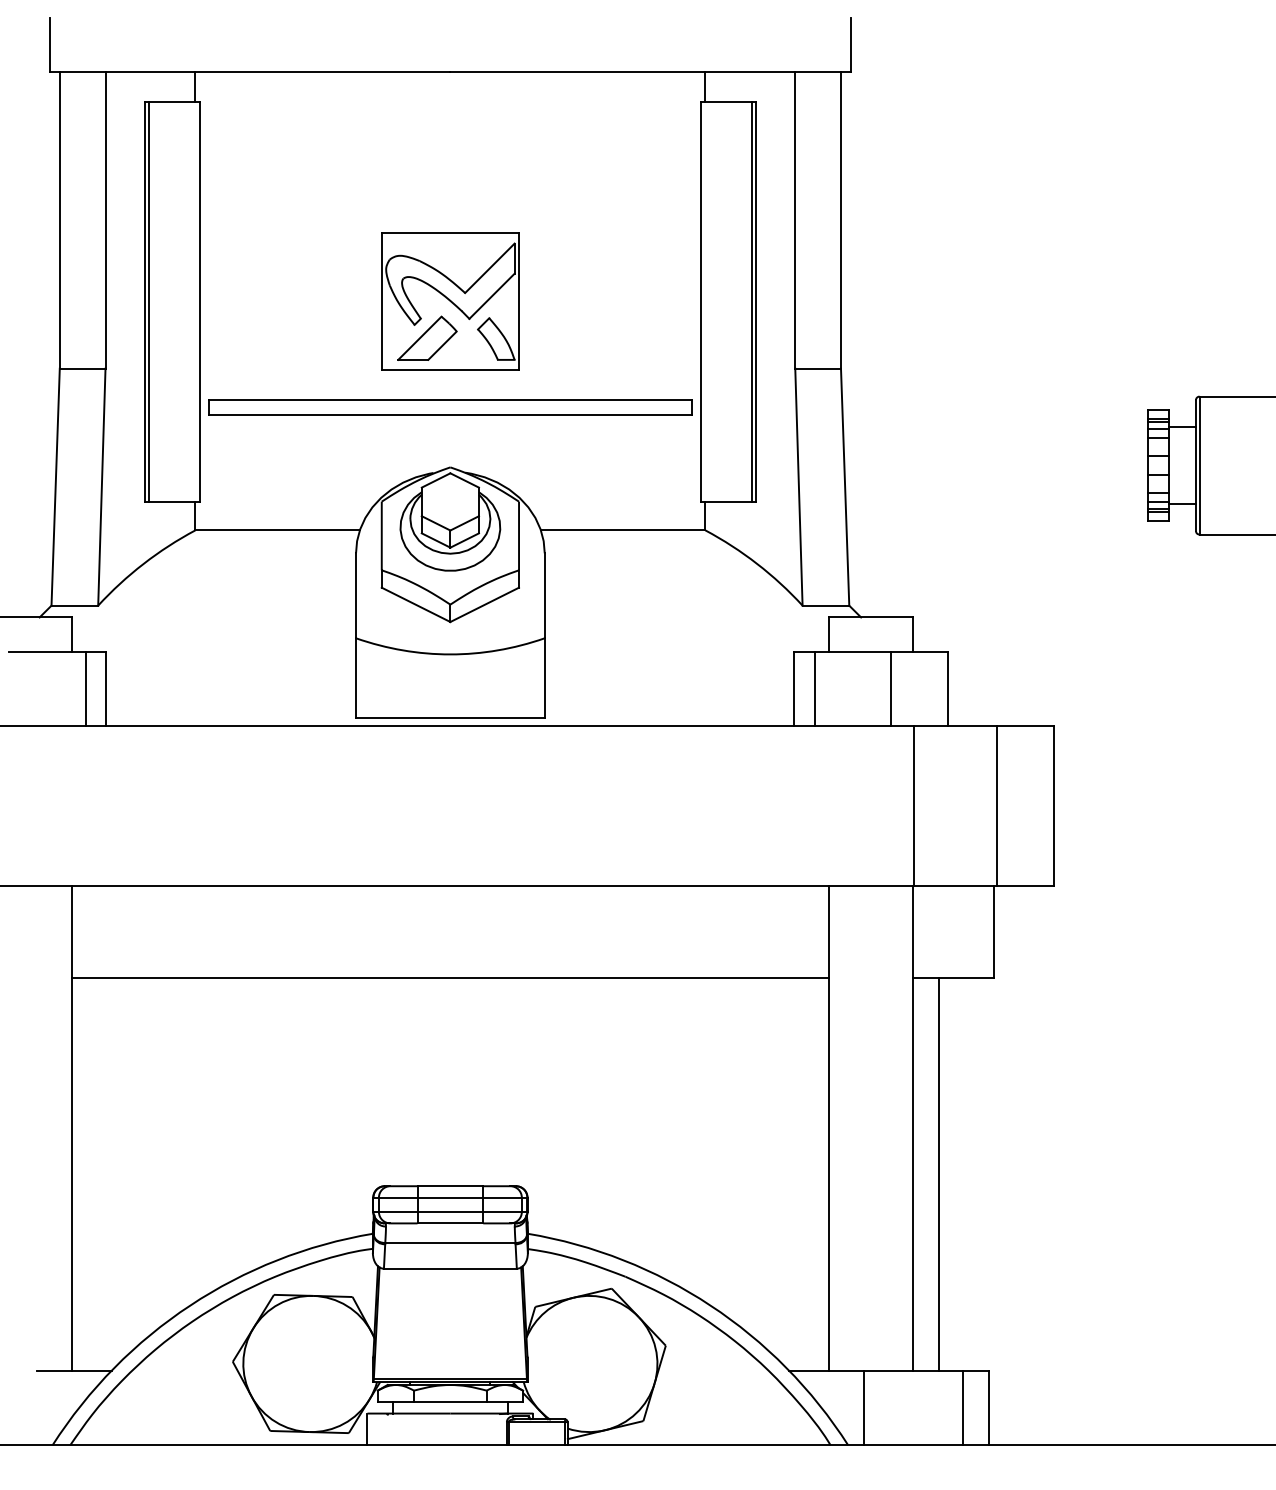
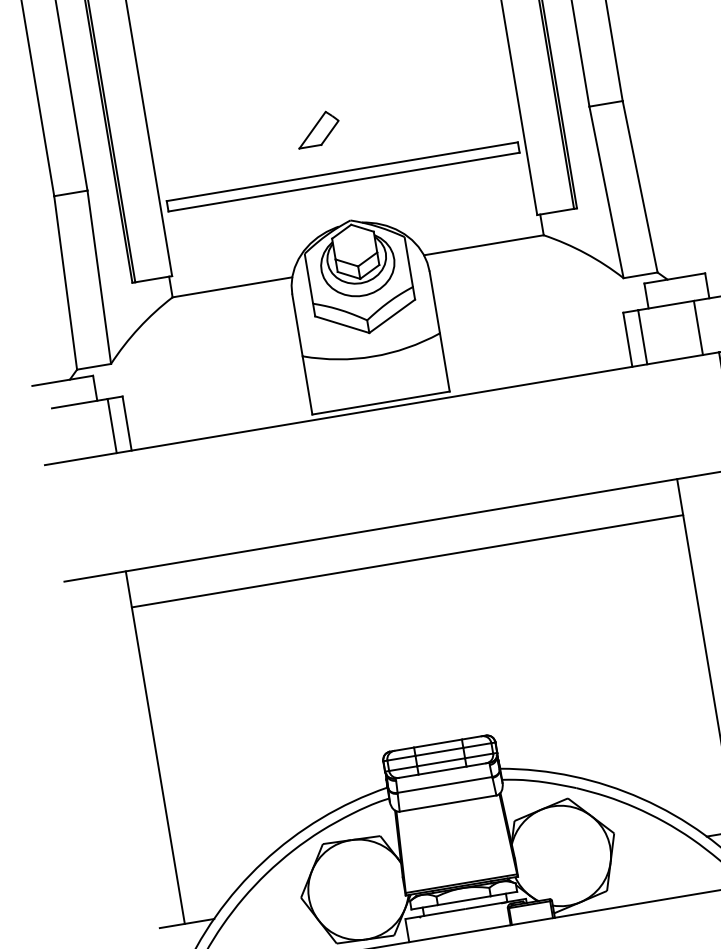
part: (450, 301) -> (330, 99), removed
line: (450, 977) -> (407, 561), moved

